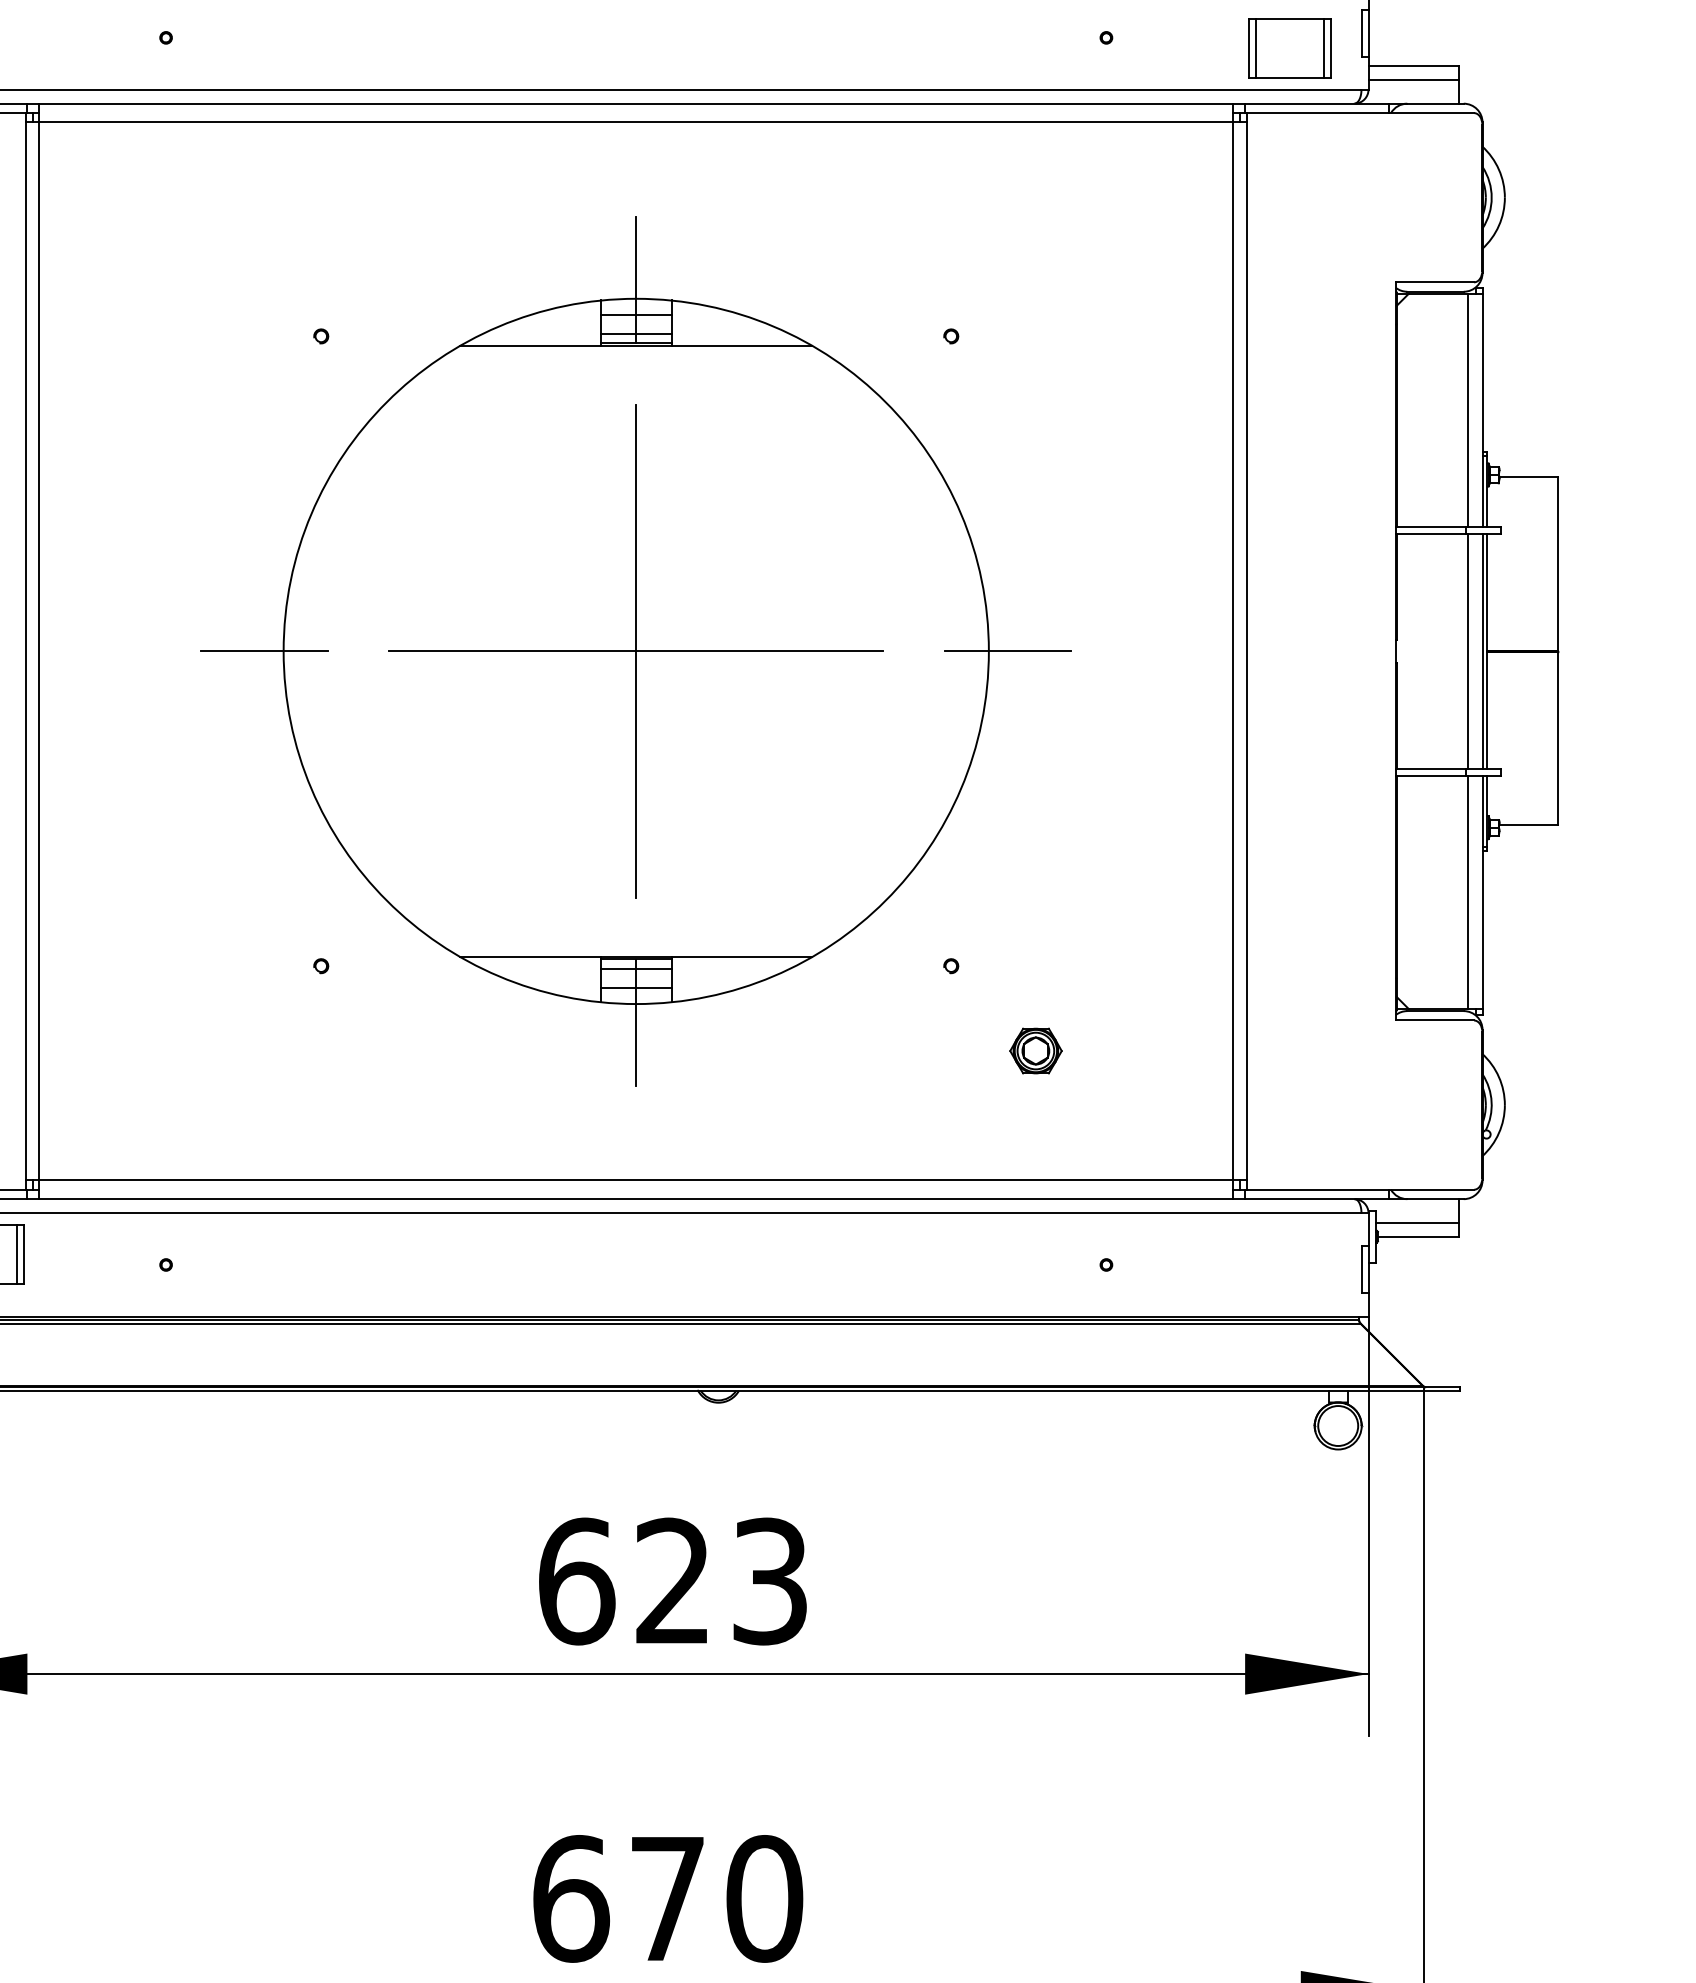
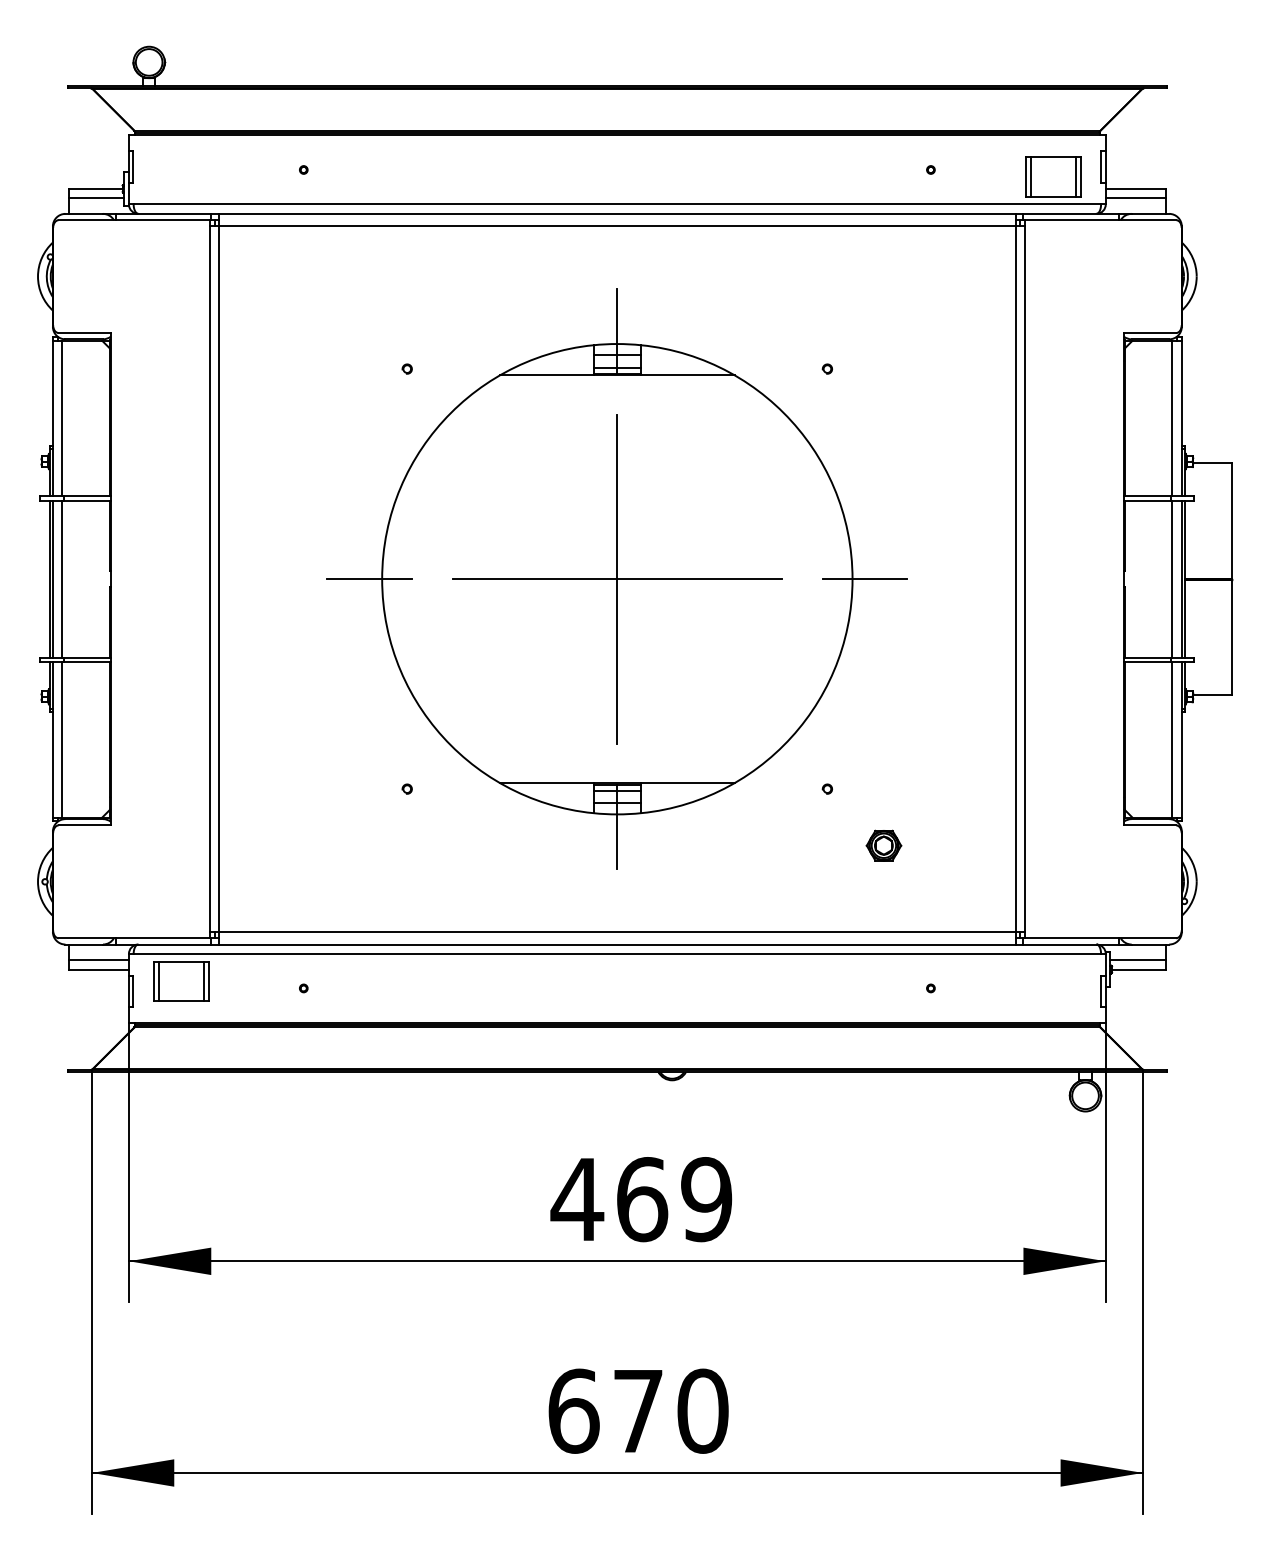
text: (672, 1581) -> (641, 1199), 623 -> 469

